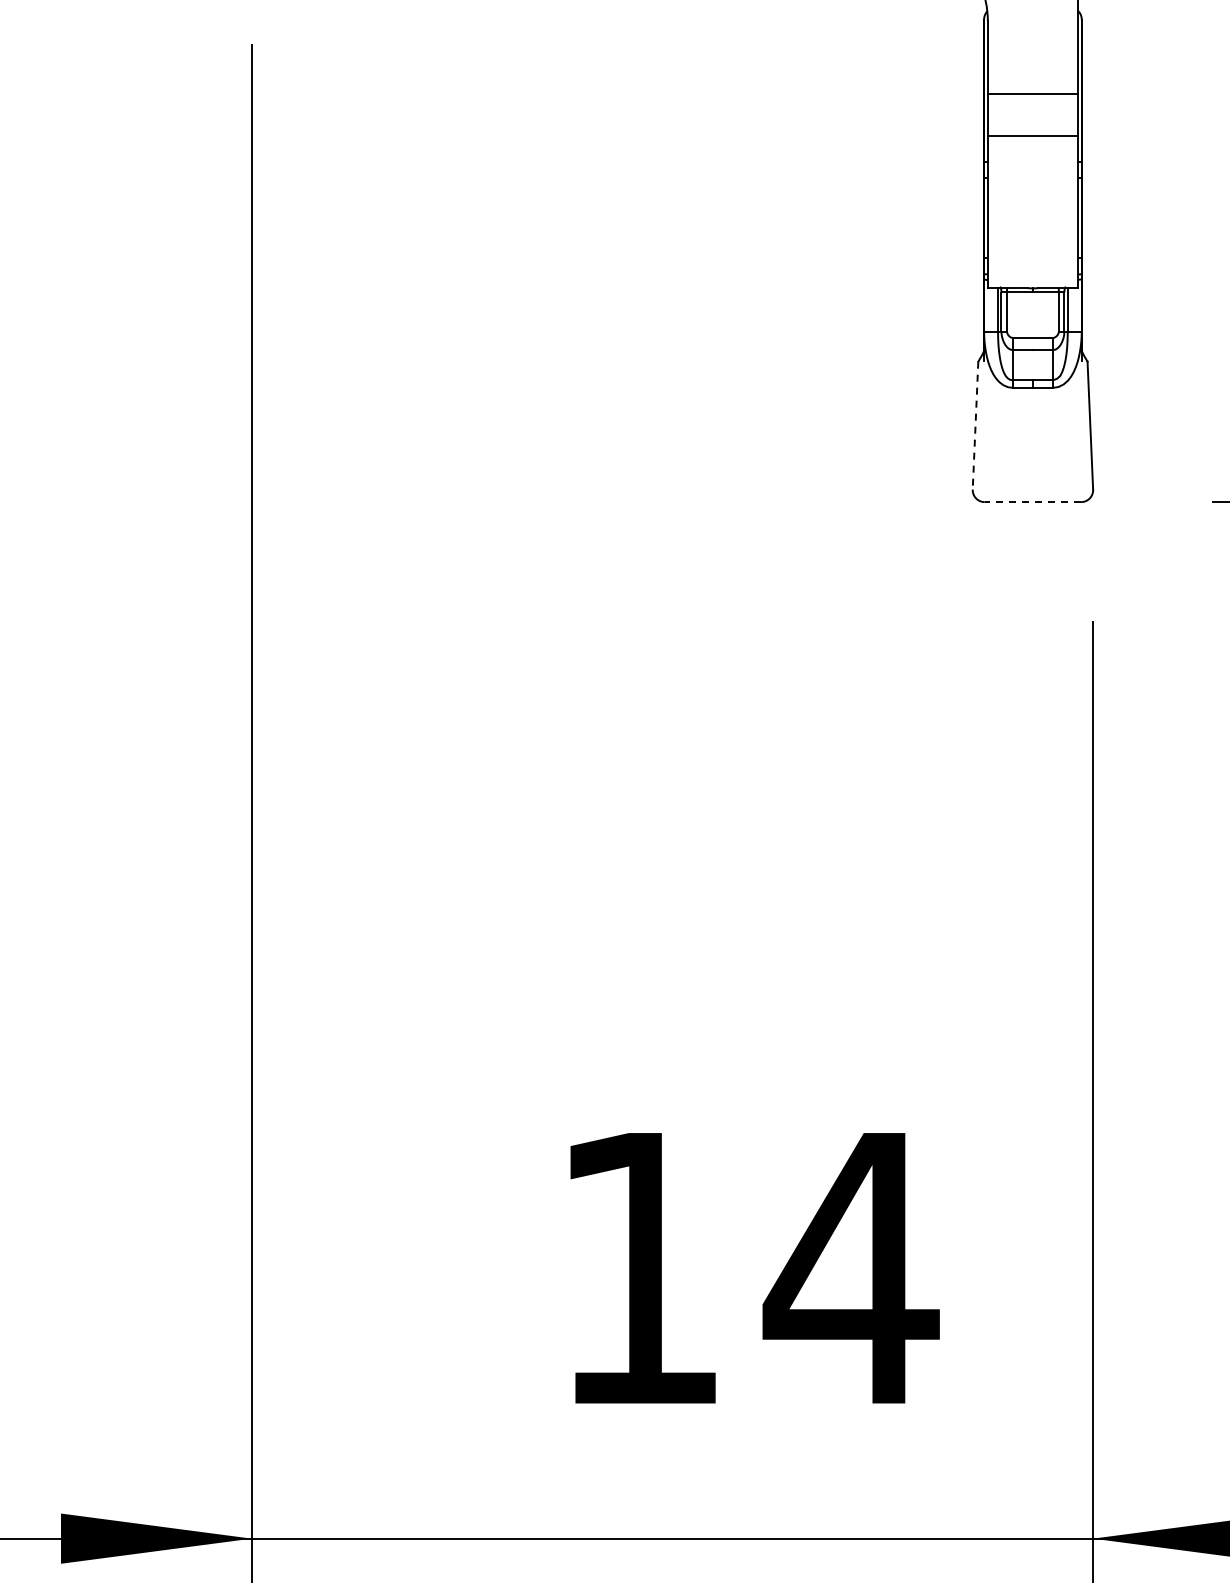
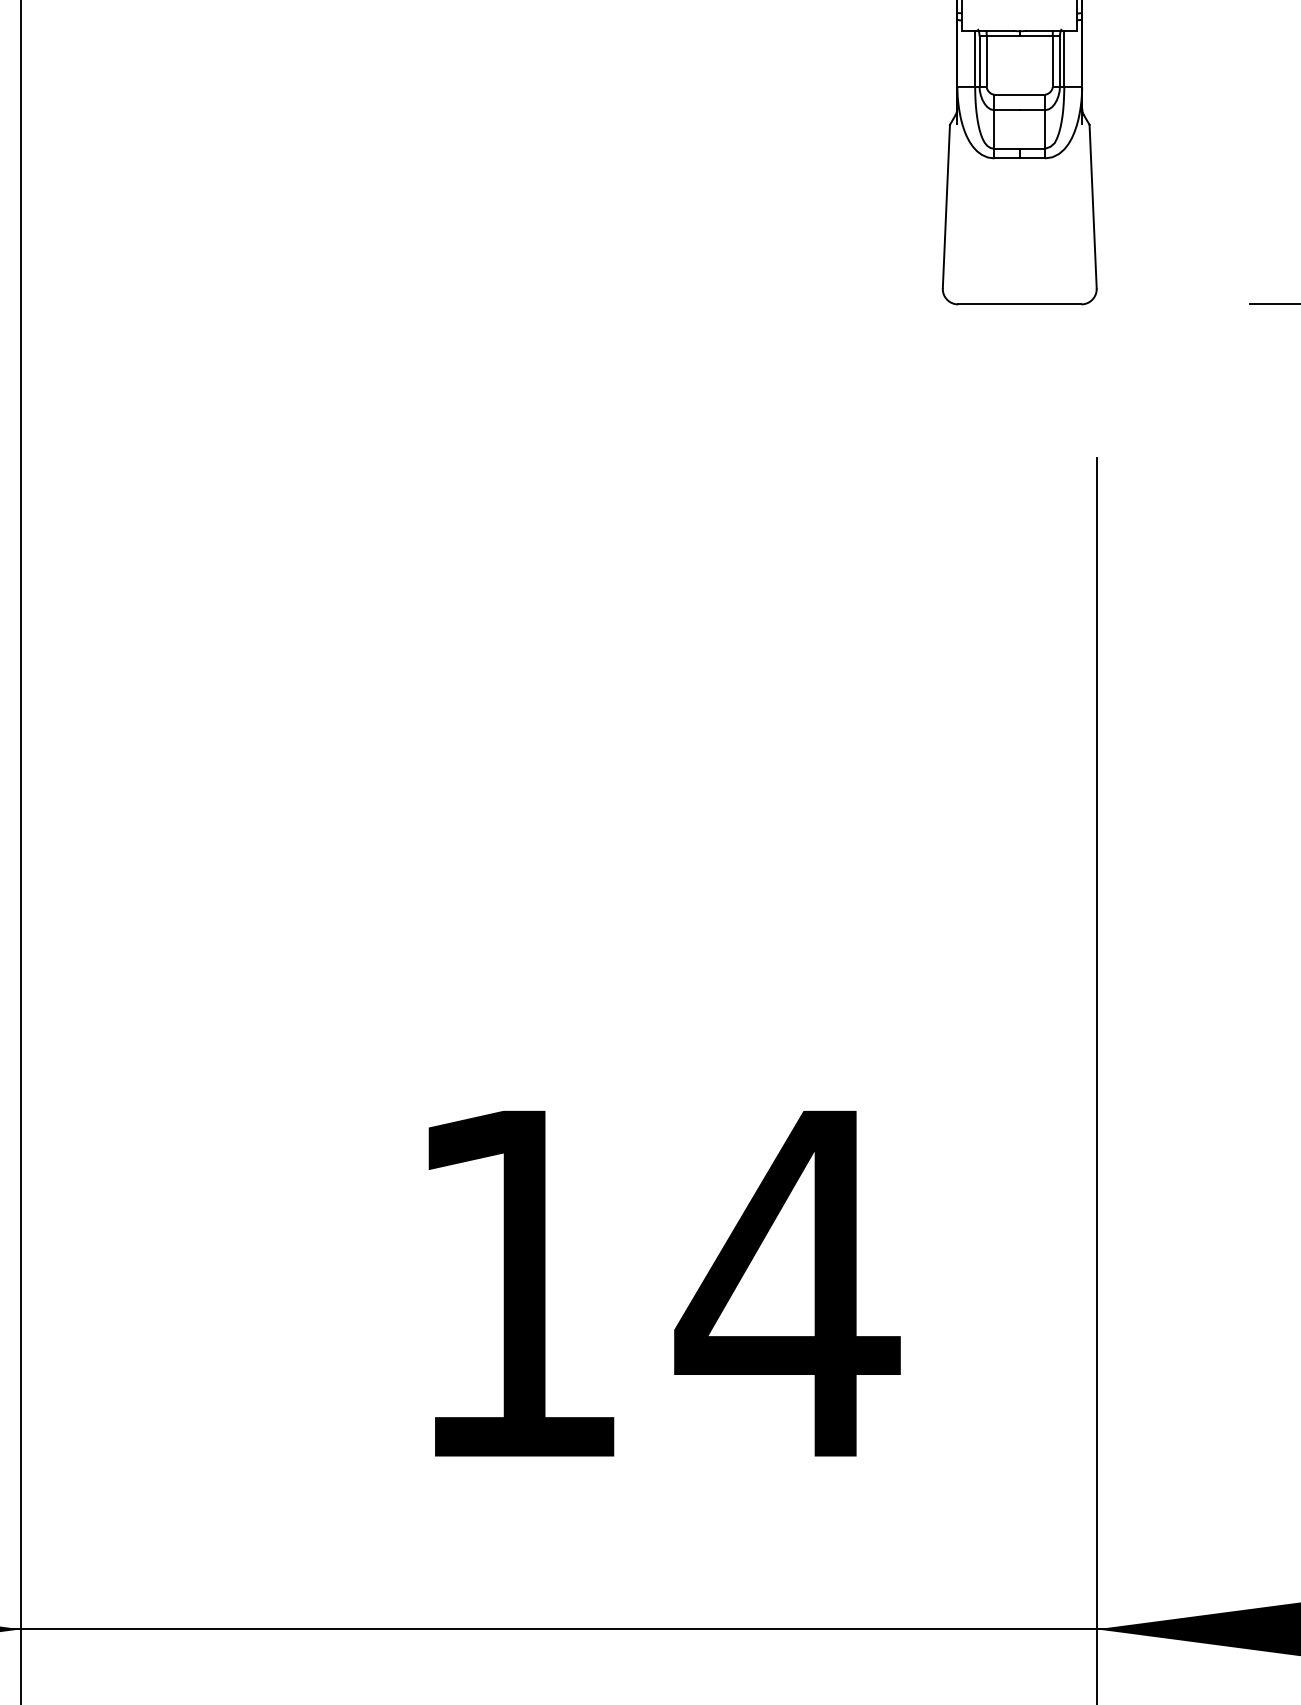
line: (975, 426) -> (946, 207), dashed -> solid
line: (1032, 502) -> (1019, 304), dashed -> solid

